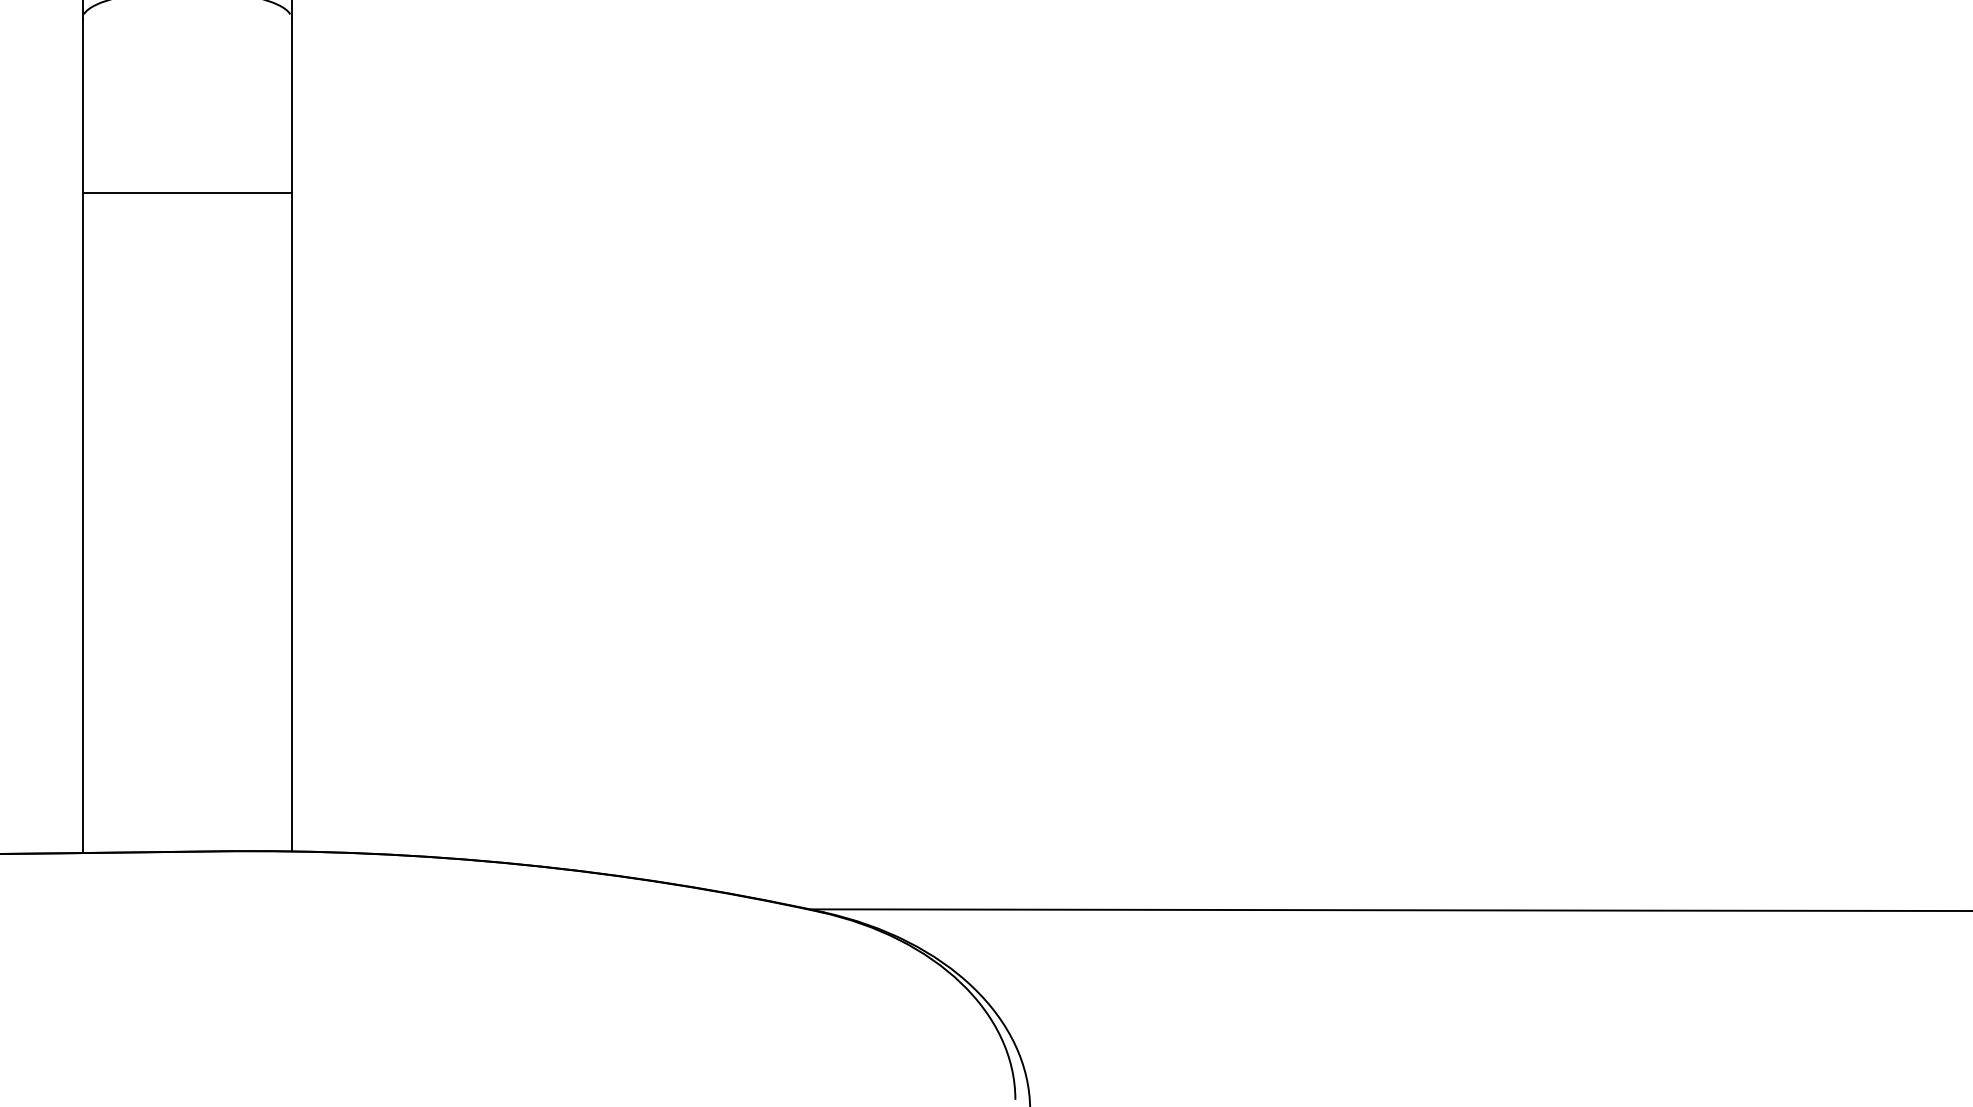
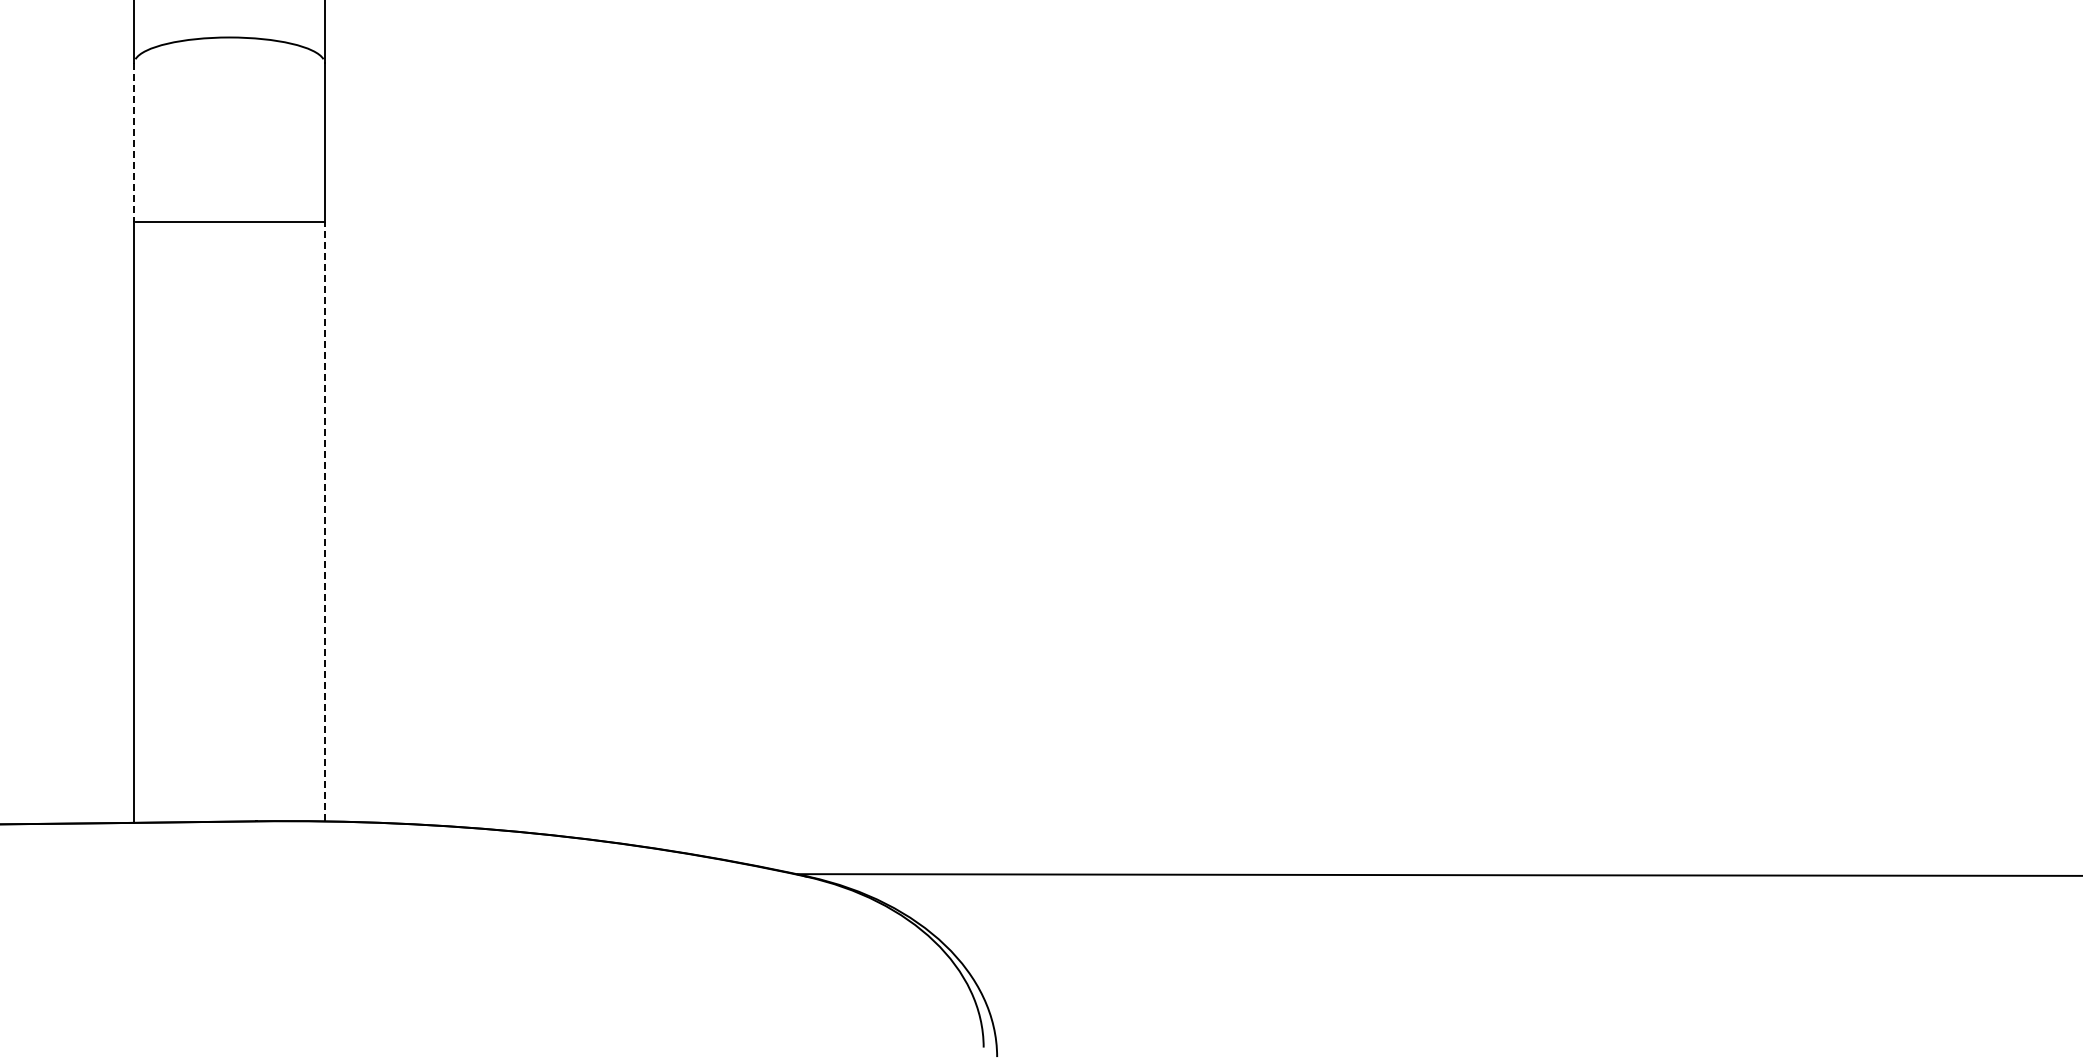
line: (82, 105) -> (134, 142), solid -> dashed
line: (291, 522) -> (324, 521), solid -> dashed

